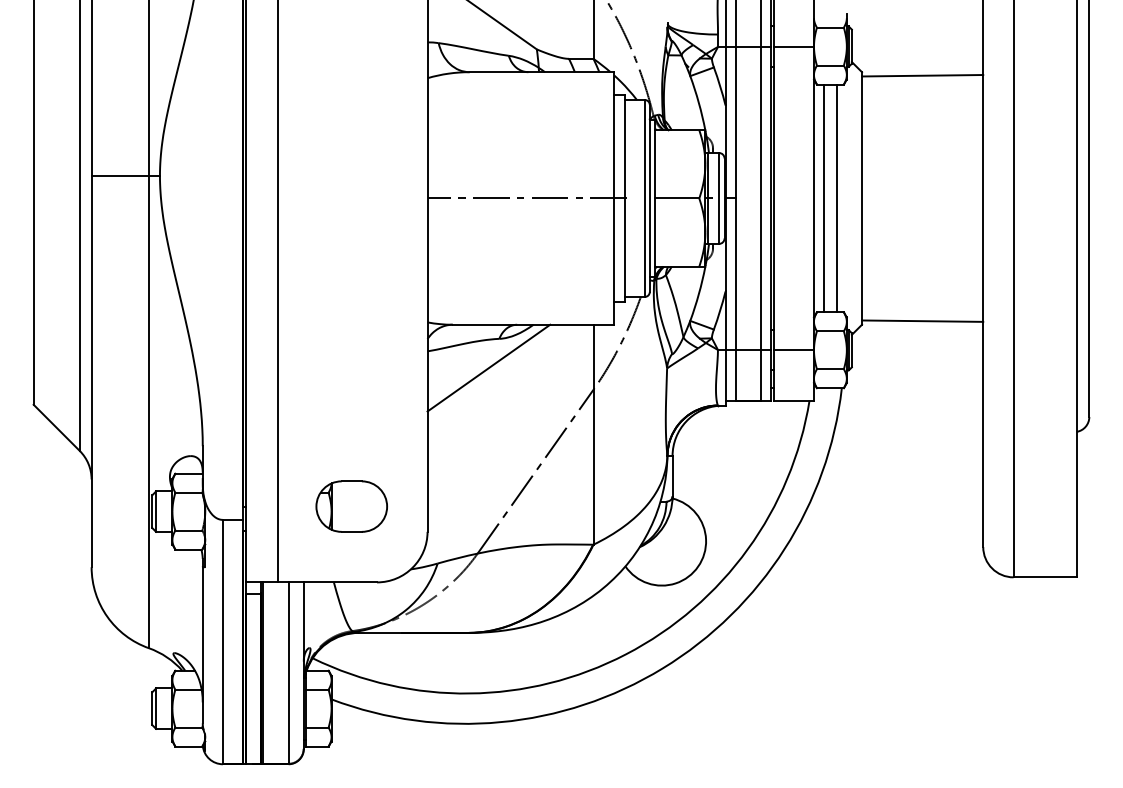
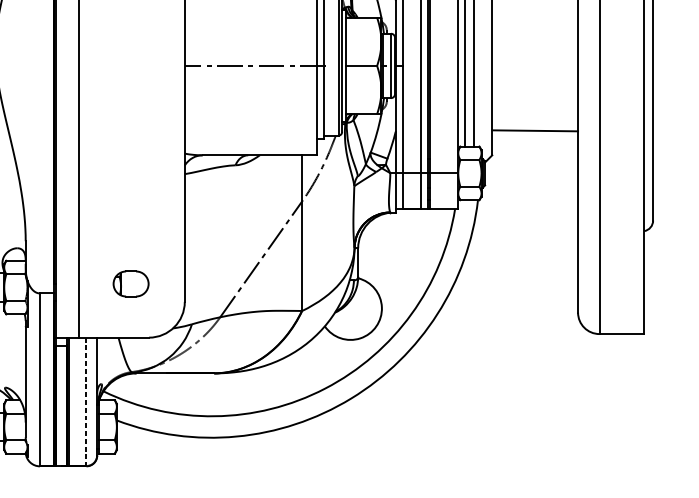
line: (922, 320) -> (535, 130), moved
line: (488, 367) -> (227, 185), removed
part: (351, 506) -> (130, 283), size x0.7
line: (288, 673) -> (86, 402), solid -> dashed

